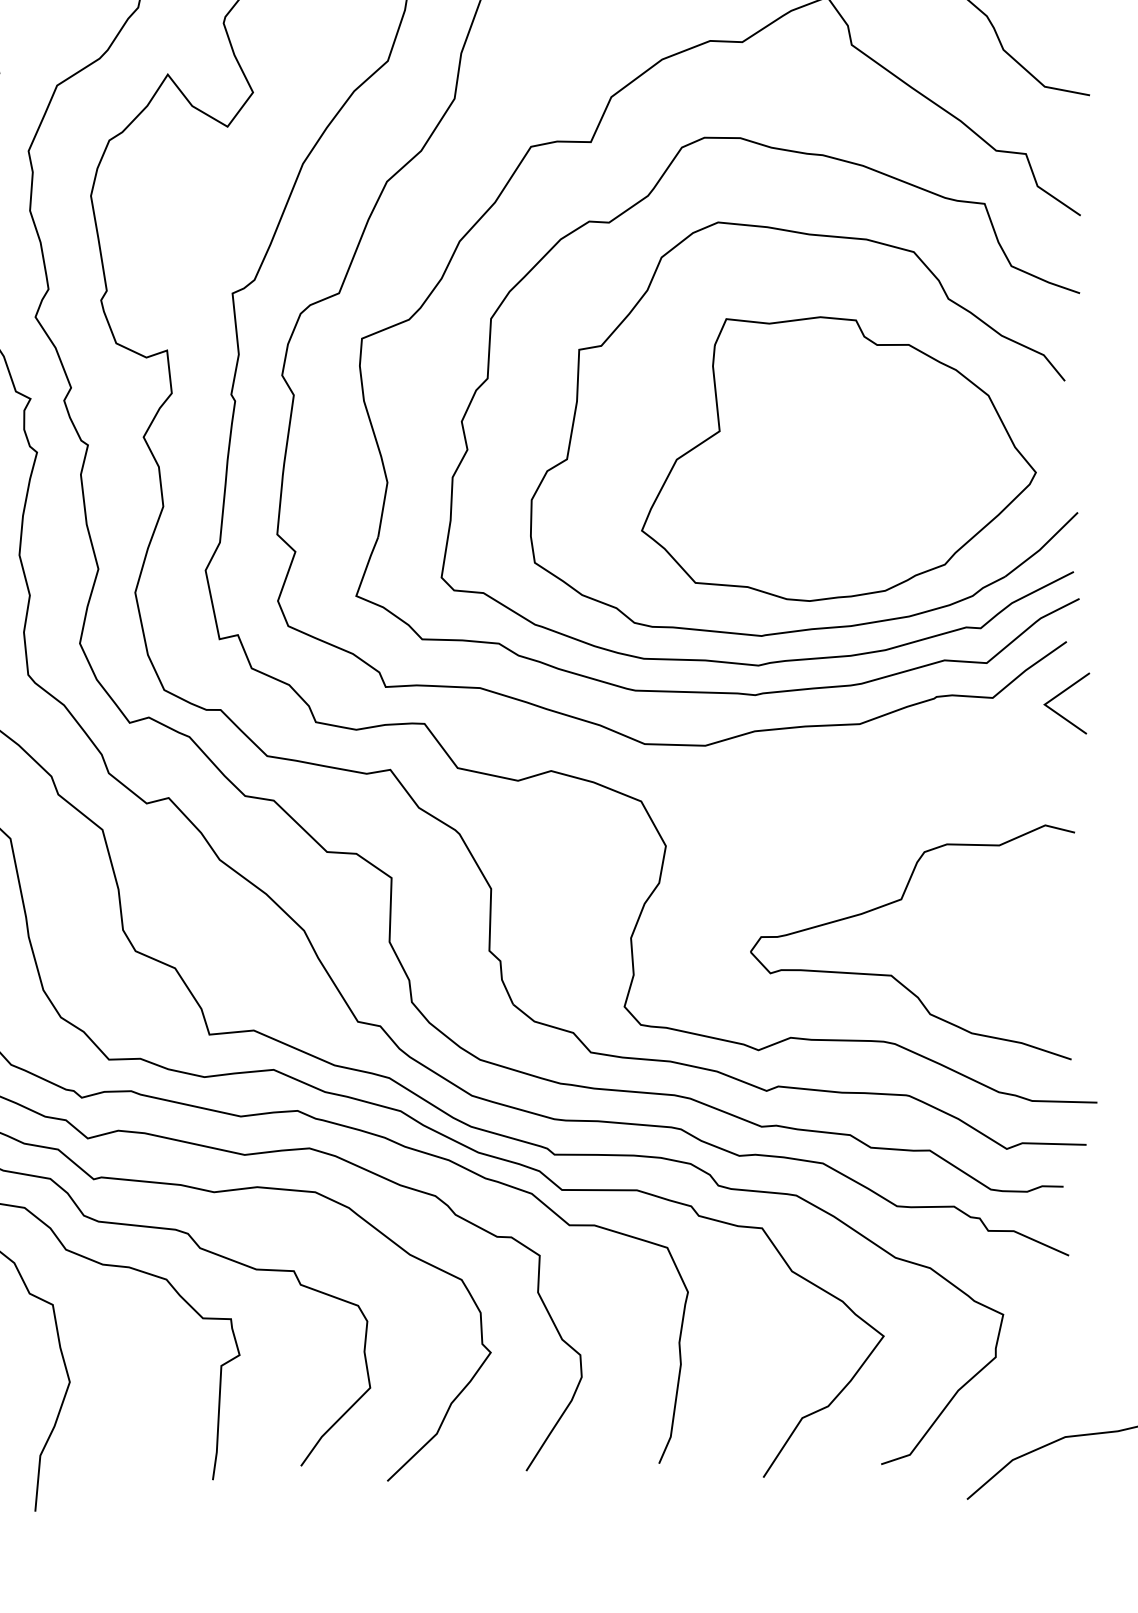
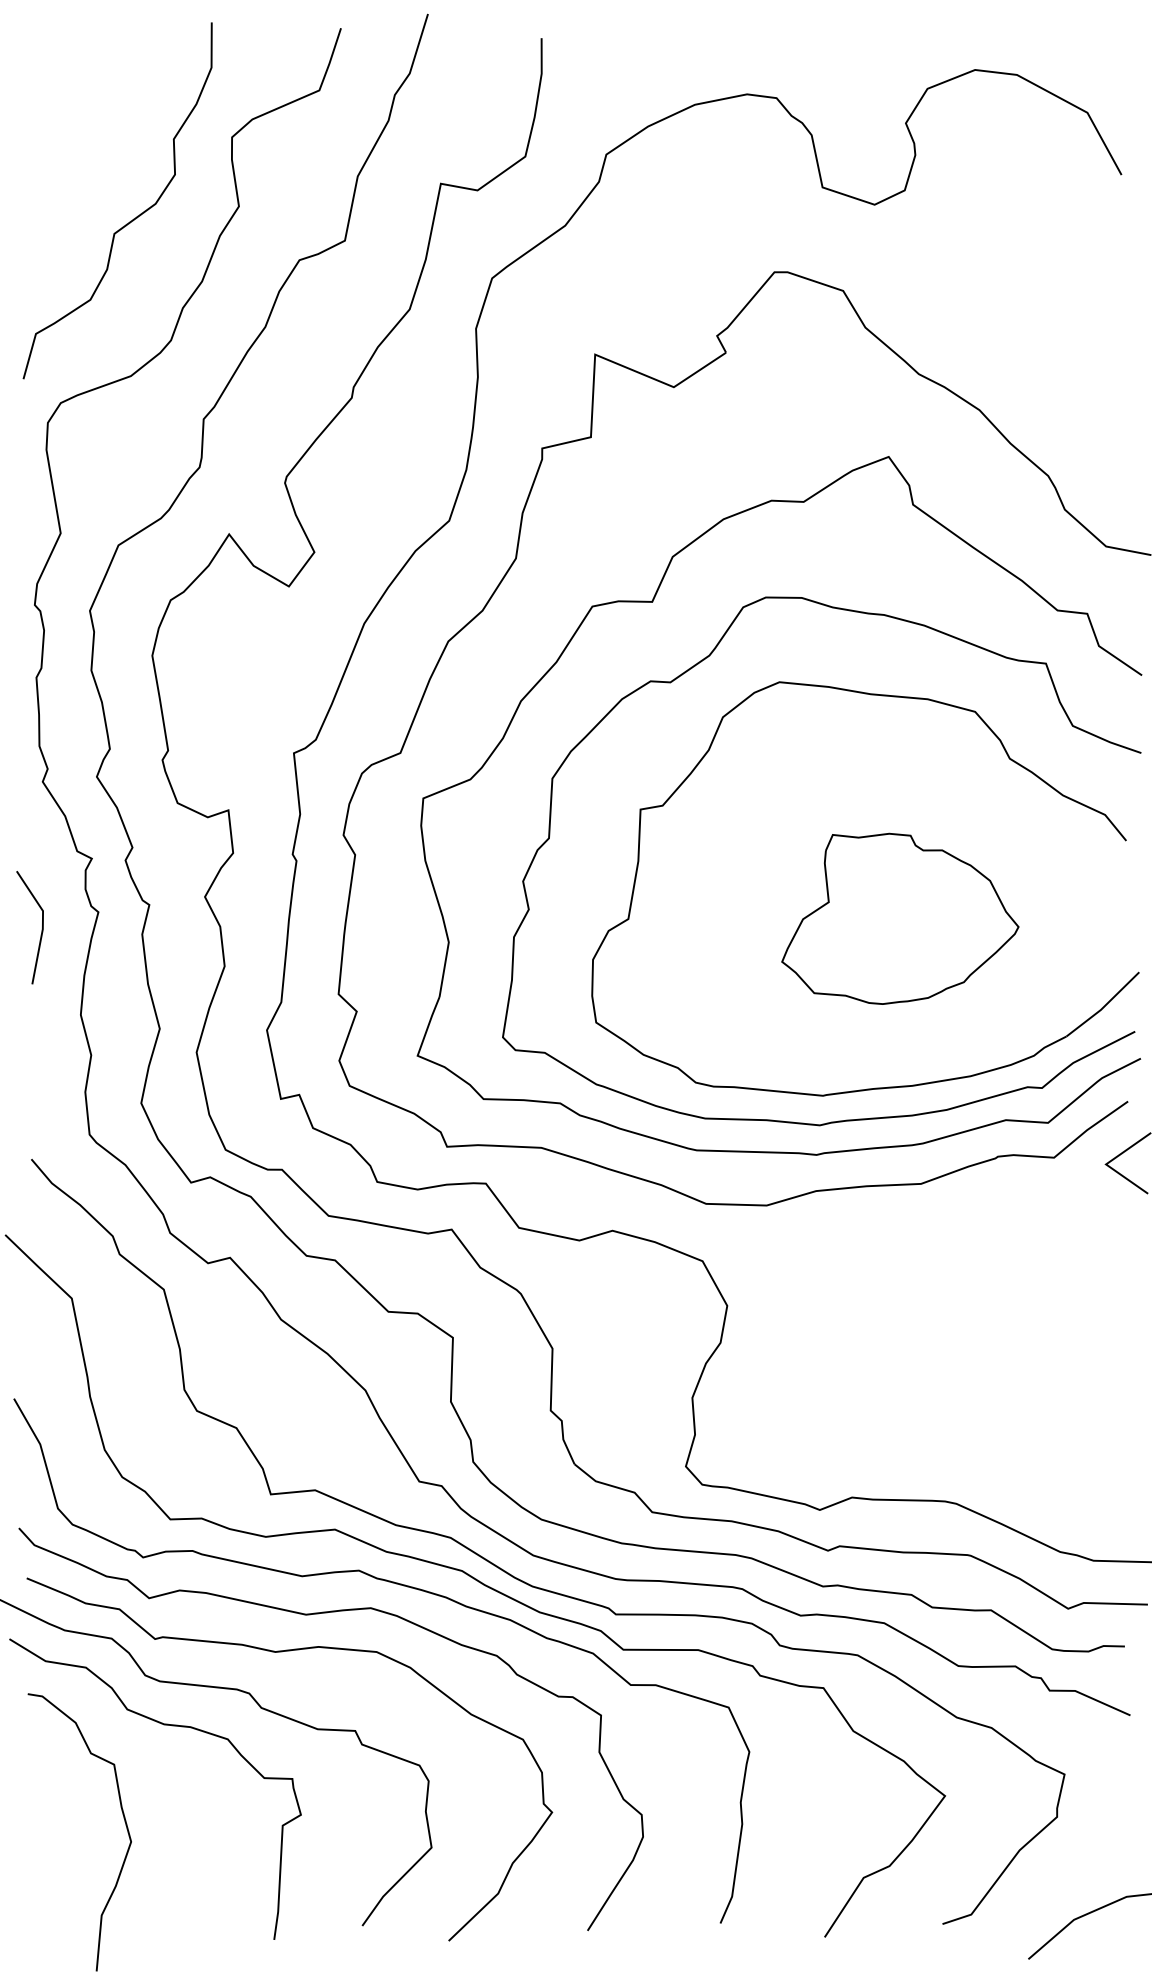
part: (839, 458) -> (900, 918), size x0.6
part: (892, 974) -> (953, 1434), removed

